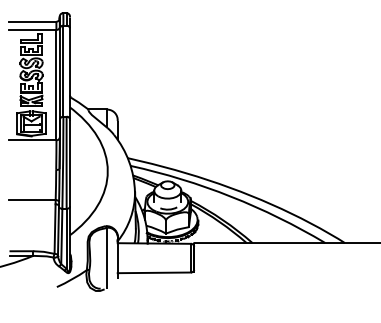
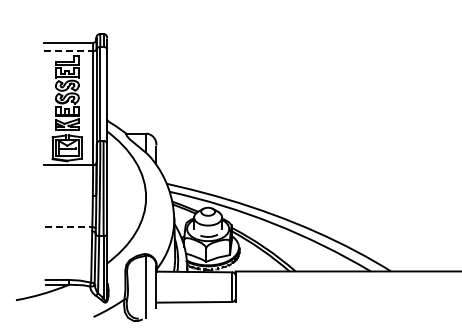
line: (32, 30) -> (68, 51), solid -> dashed
line: (32, 200) -> (68, 227), solid -> dashed

